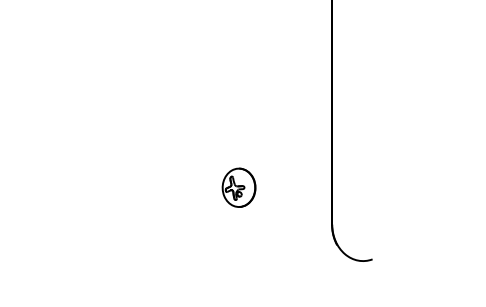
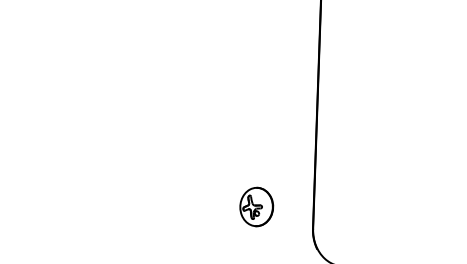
part: (238, 187) -> (256, 206), moved

